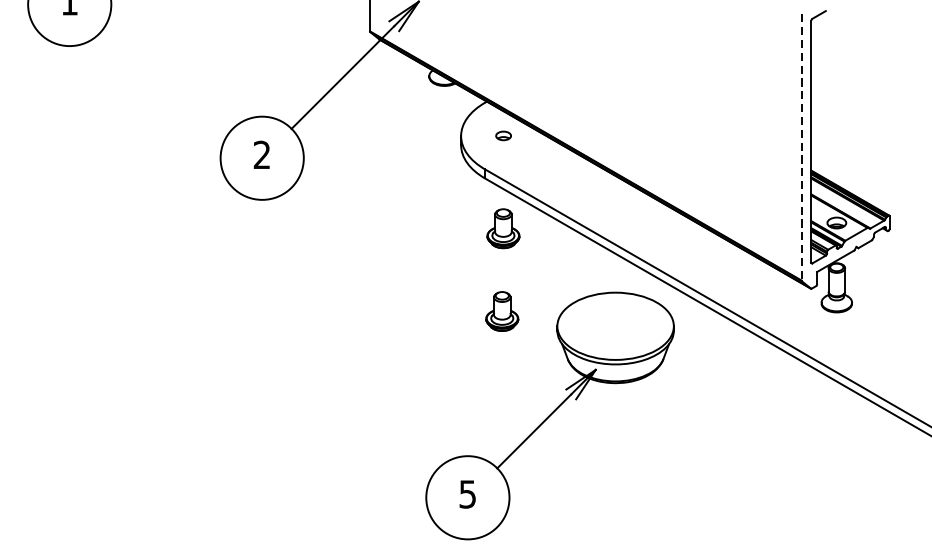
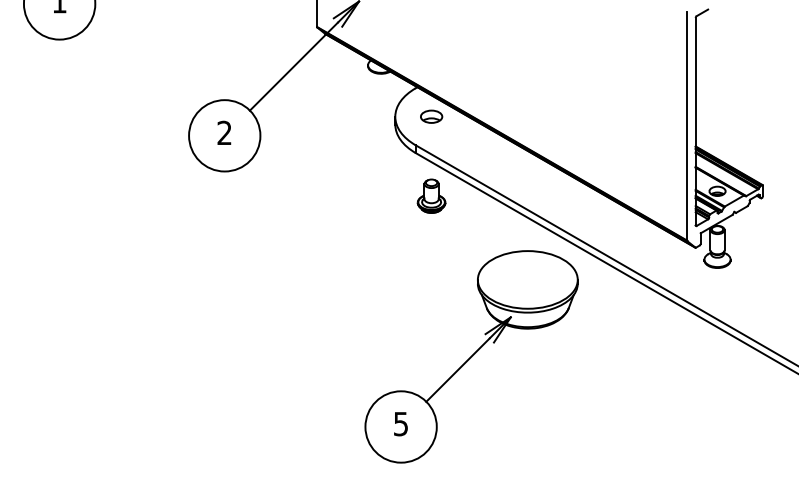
part: (503, 135) -> (431, 116), size x1.67
line: (801, 147) -> (687, 126), dashed -> solid
part: (502, 310) -> (430, 266), removed

